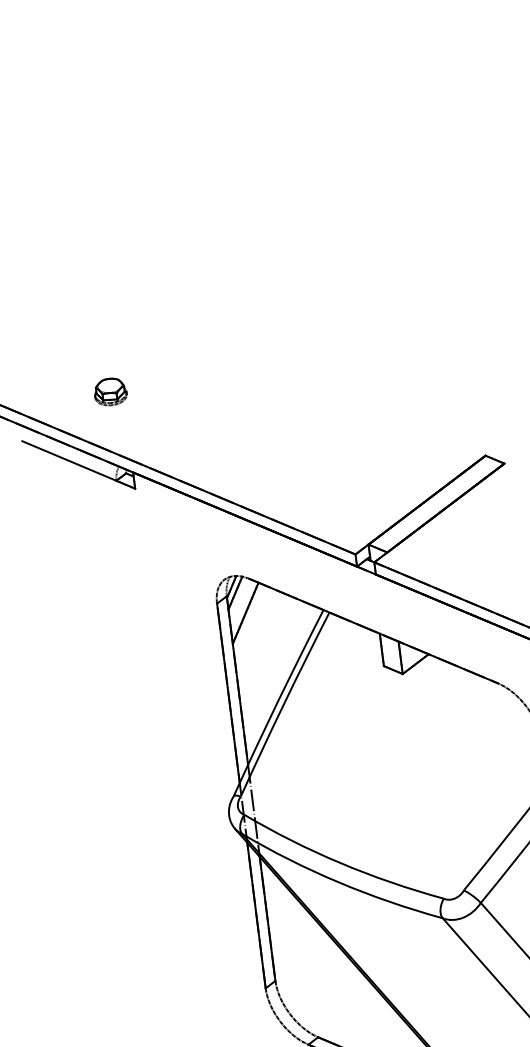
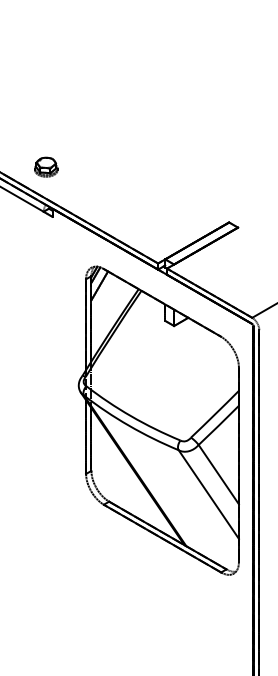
part: (110, 390) -> (46, 166), size x1.43

